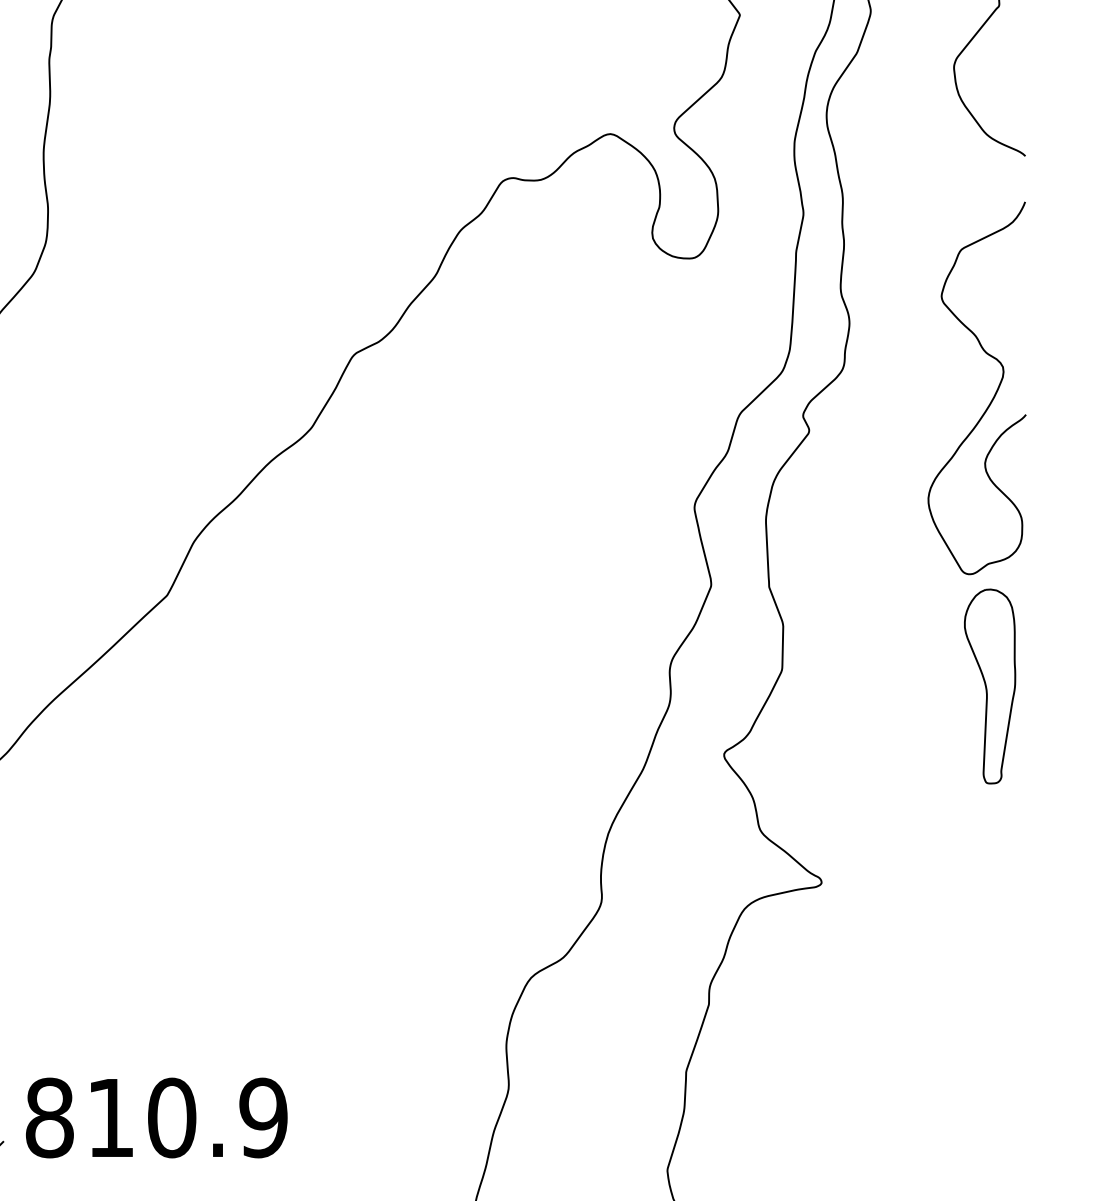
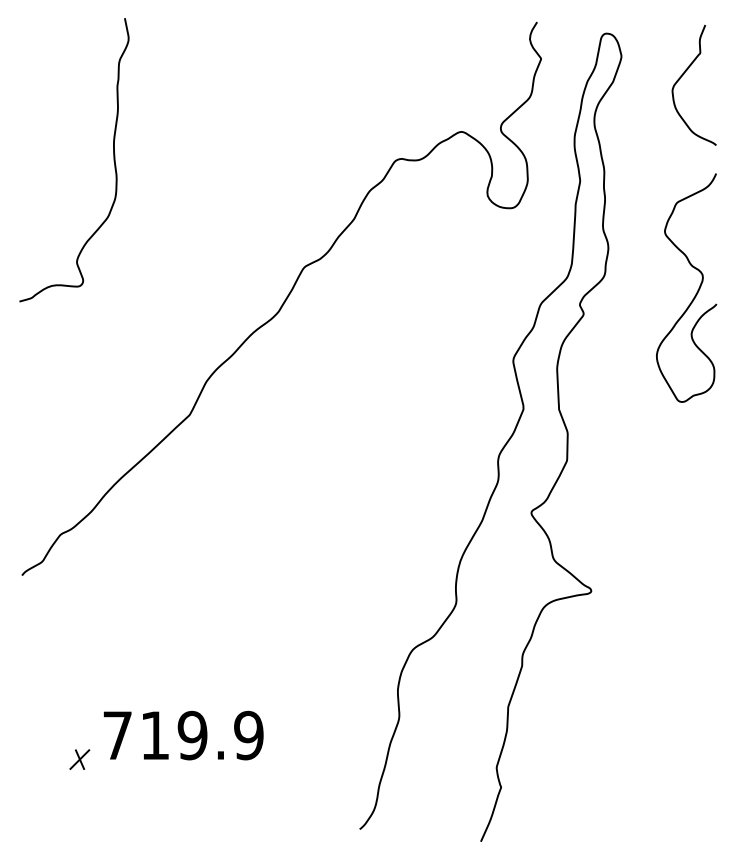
part: (989, 685) -> (694, 470), removed
text: (111, 1117) -> (155, 735), 810.9 -> 719.9

